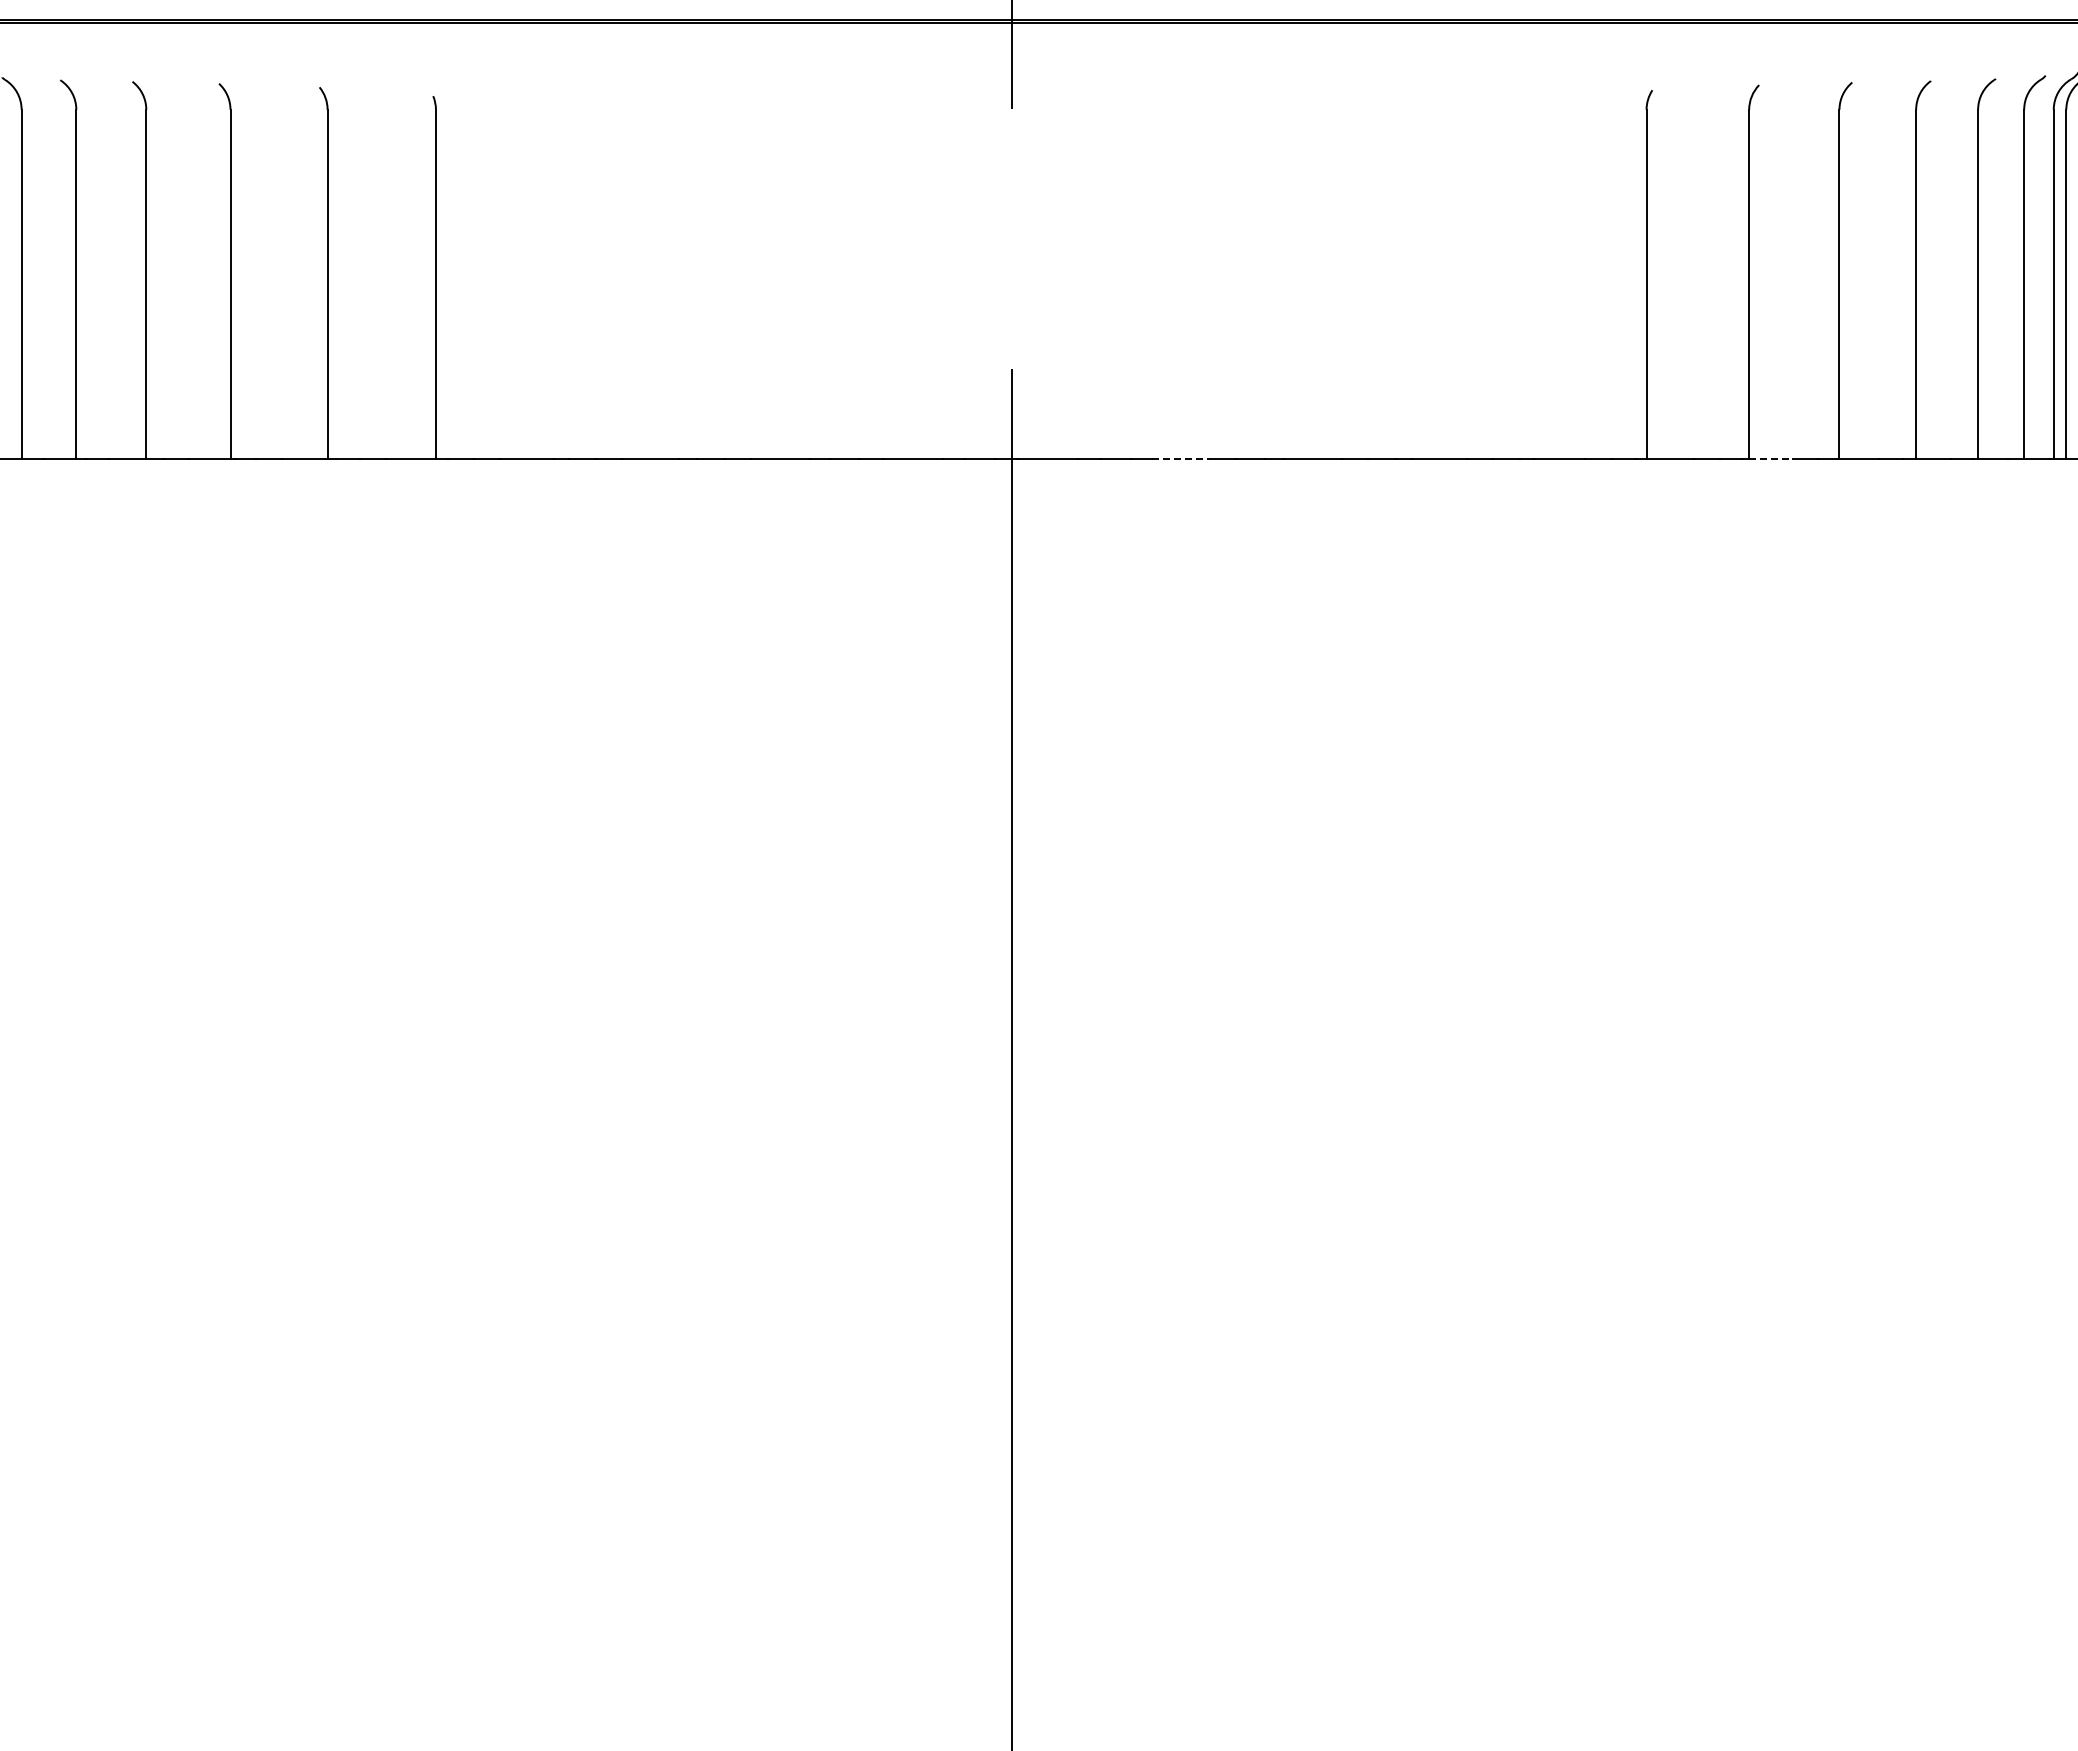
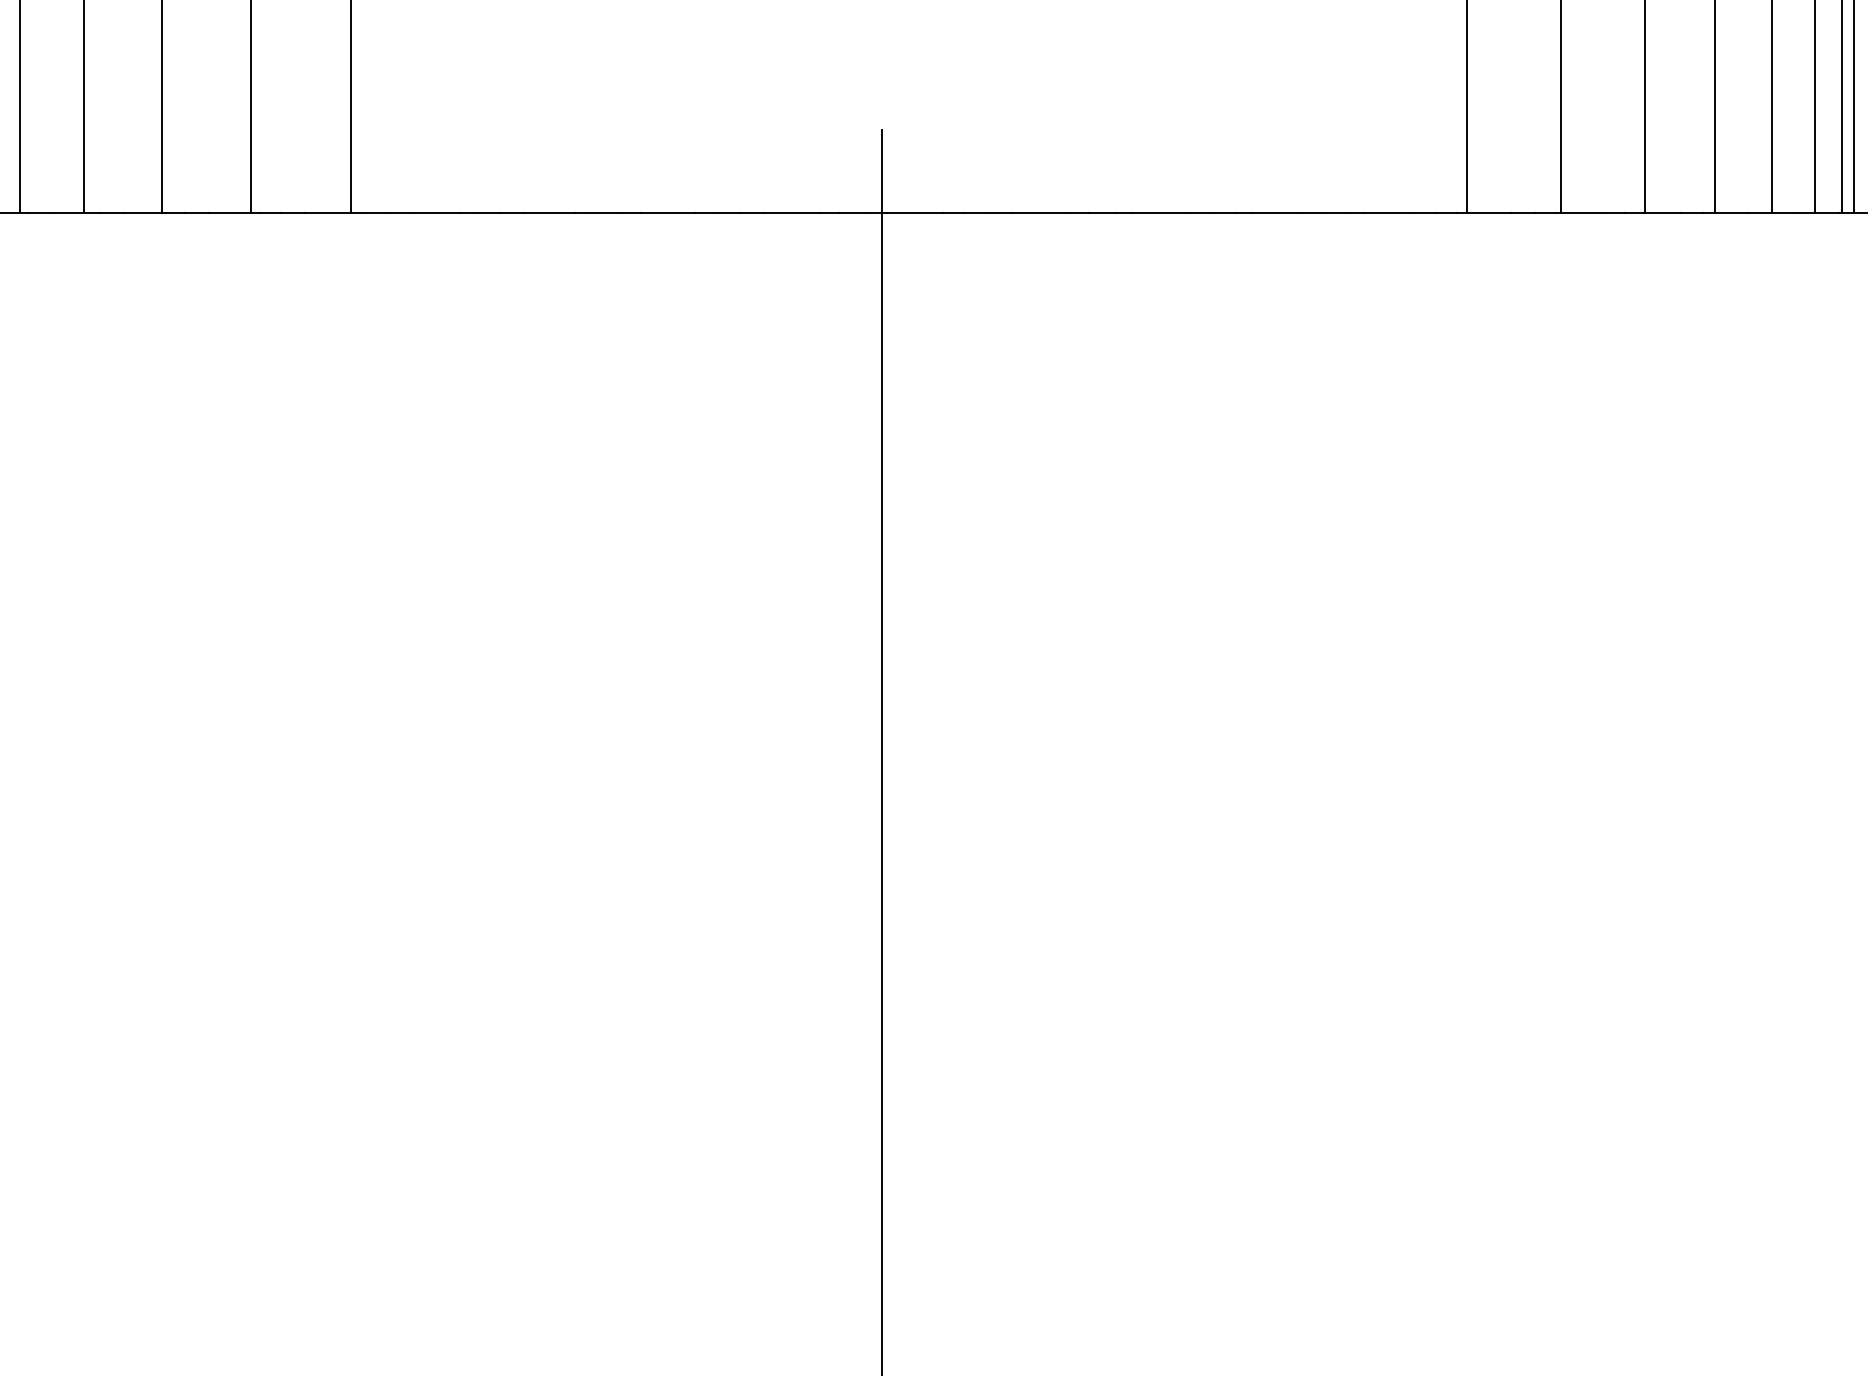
line: (1181, 458) -> (1038, 212), dashed -> solid
line: (1770, 458) -> (1581, 212), dashed -> solid

